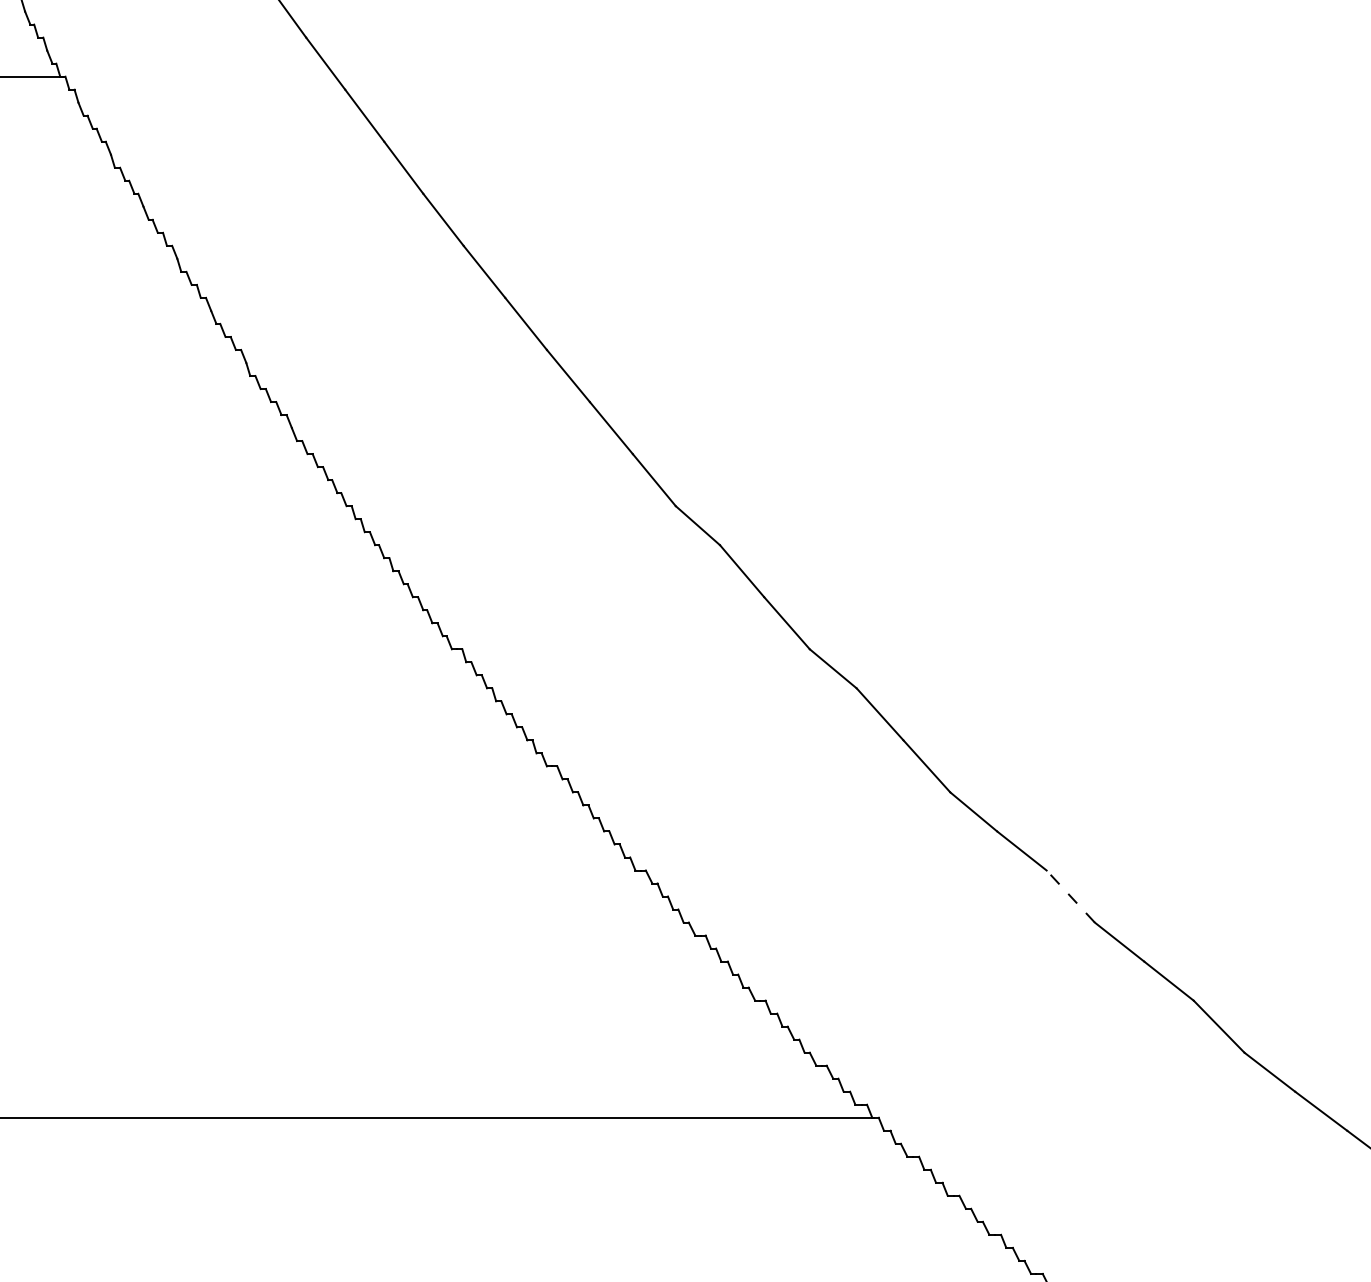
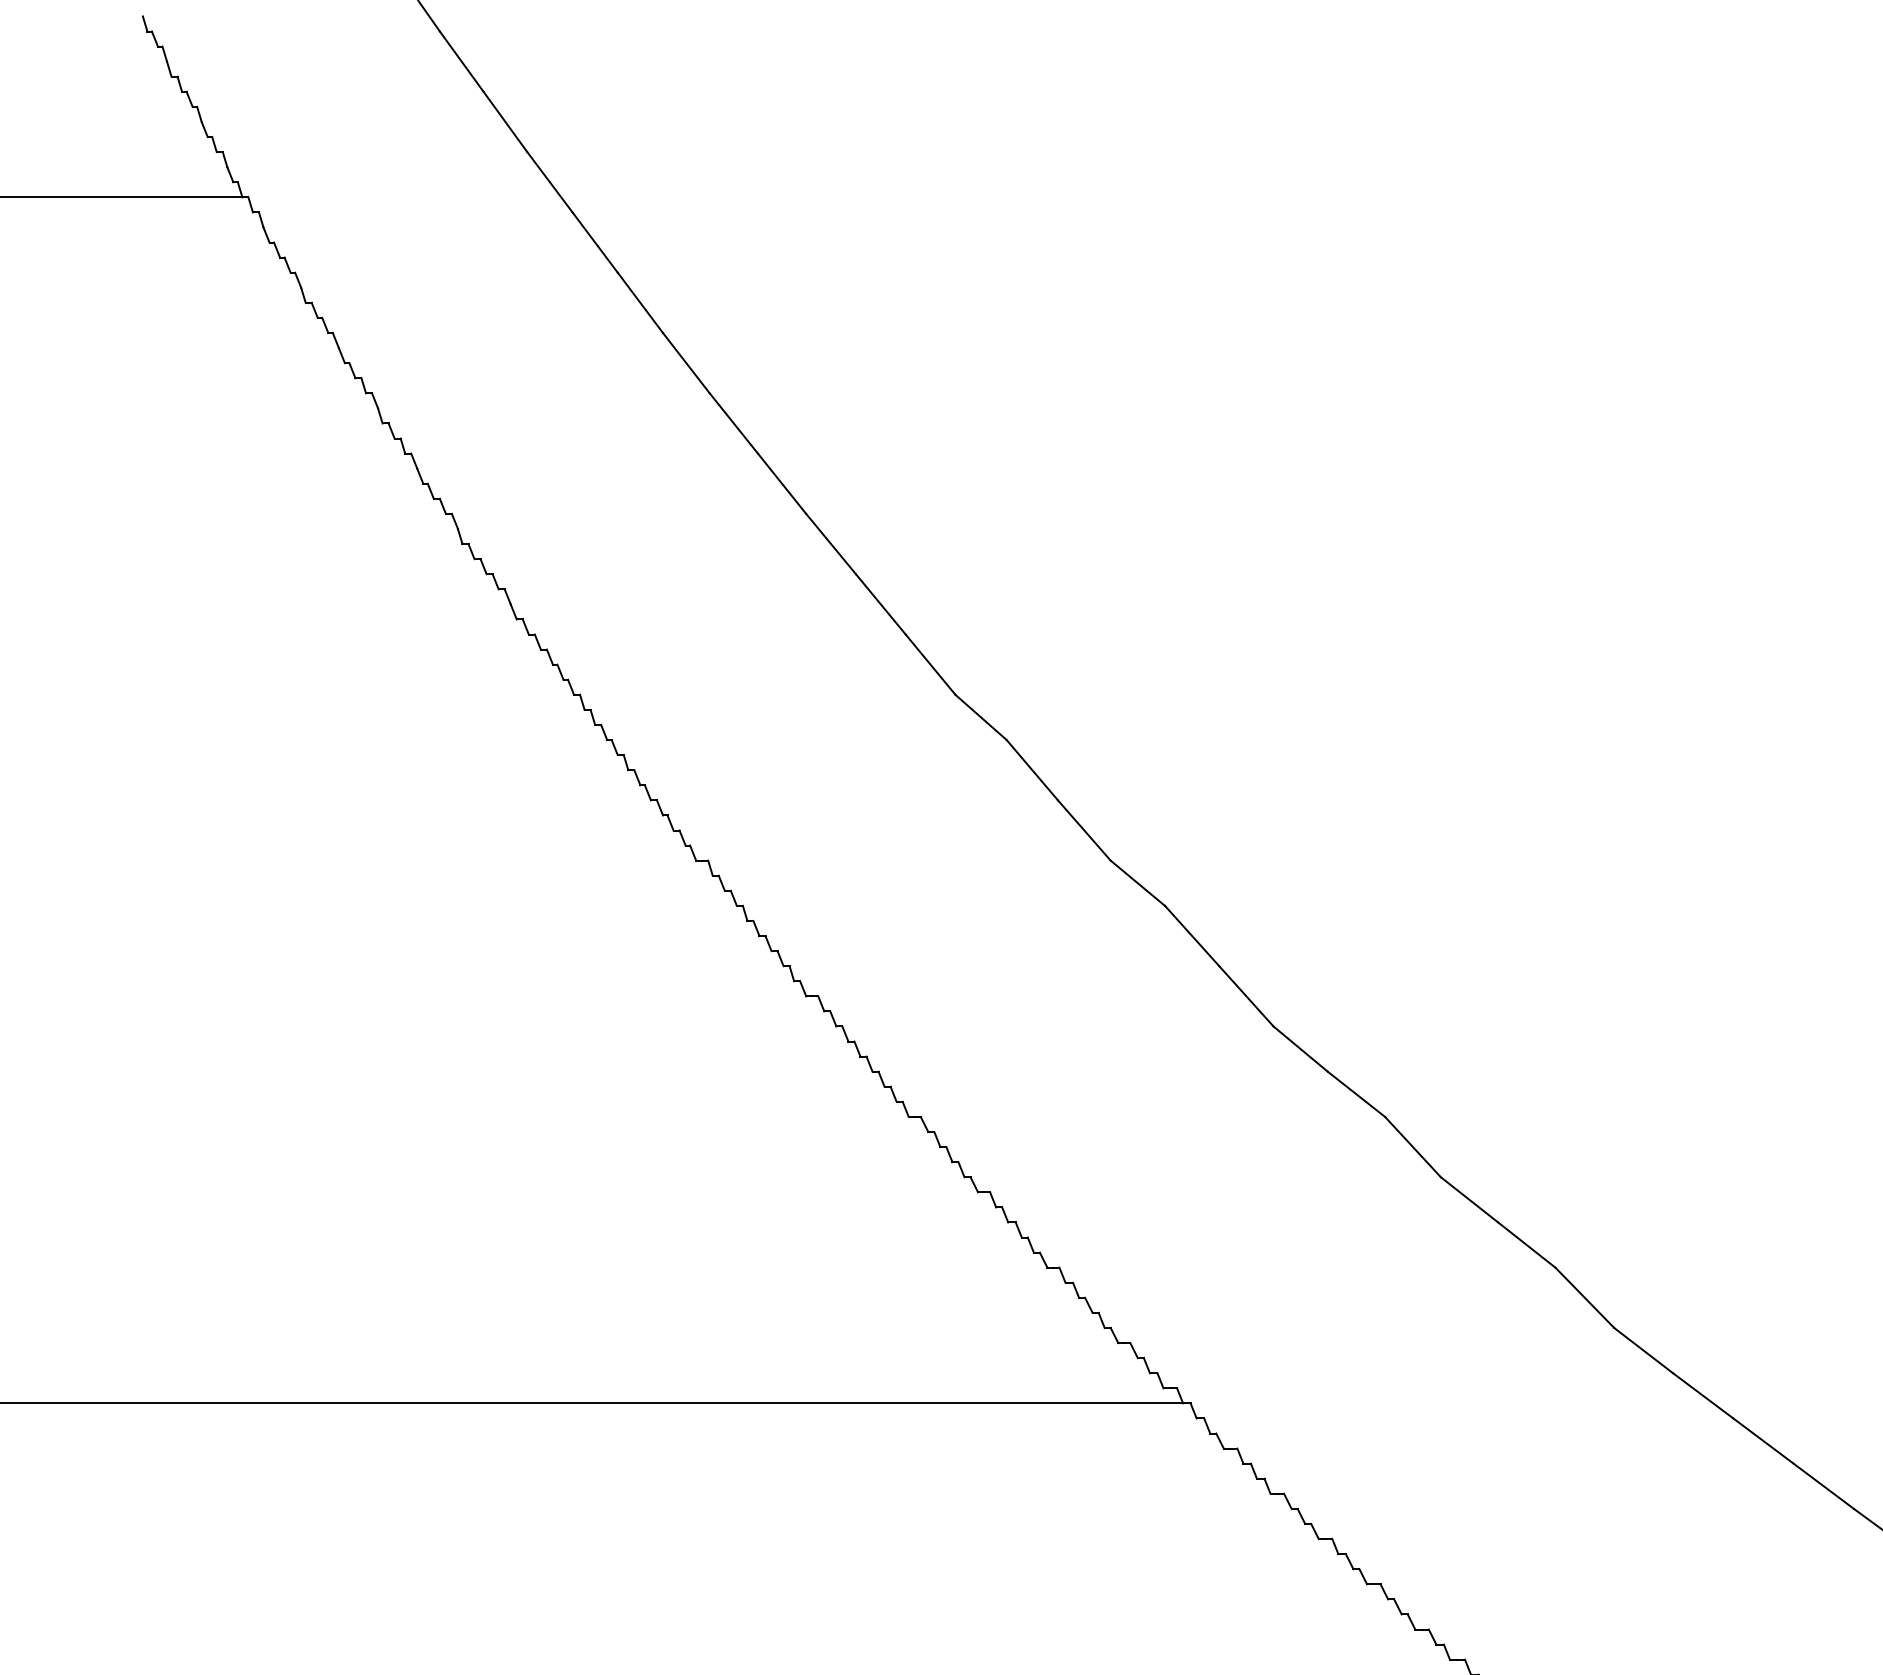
line: (1070, 896) -> (1412, 1146), dashed -> solid

